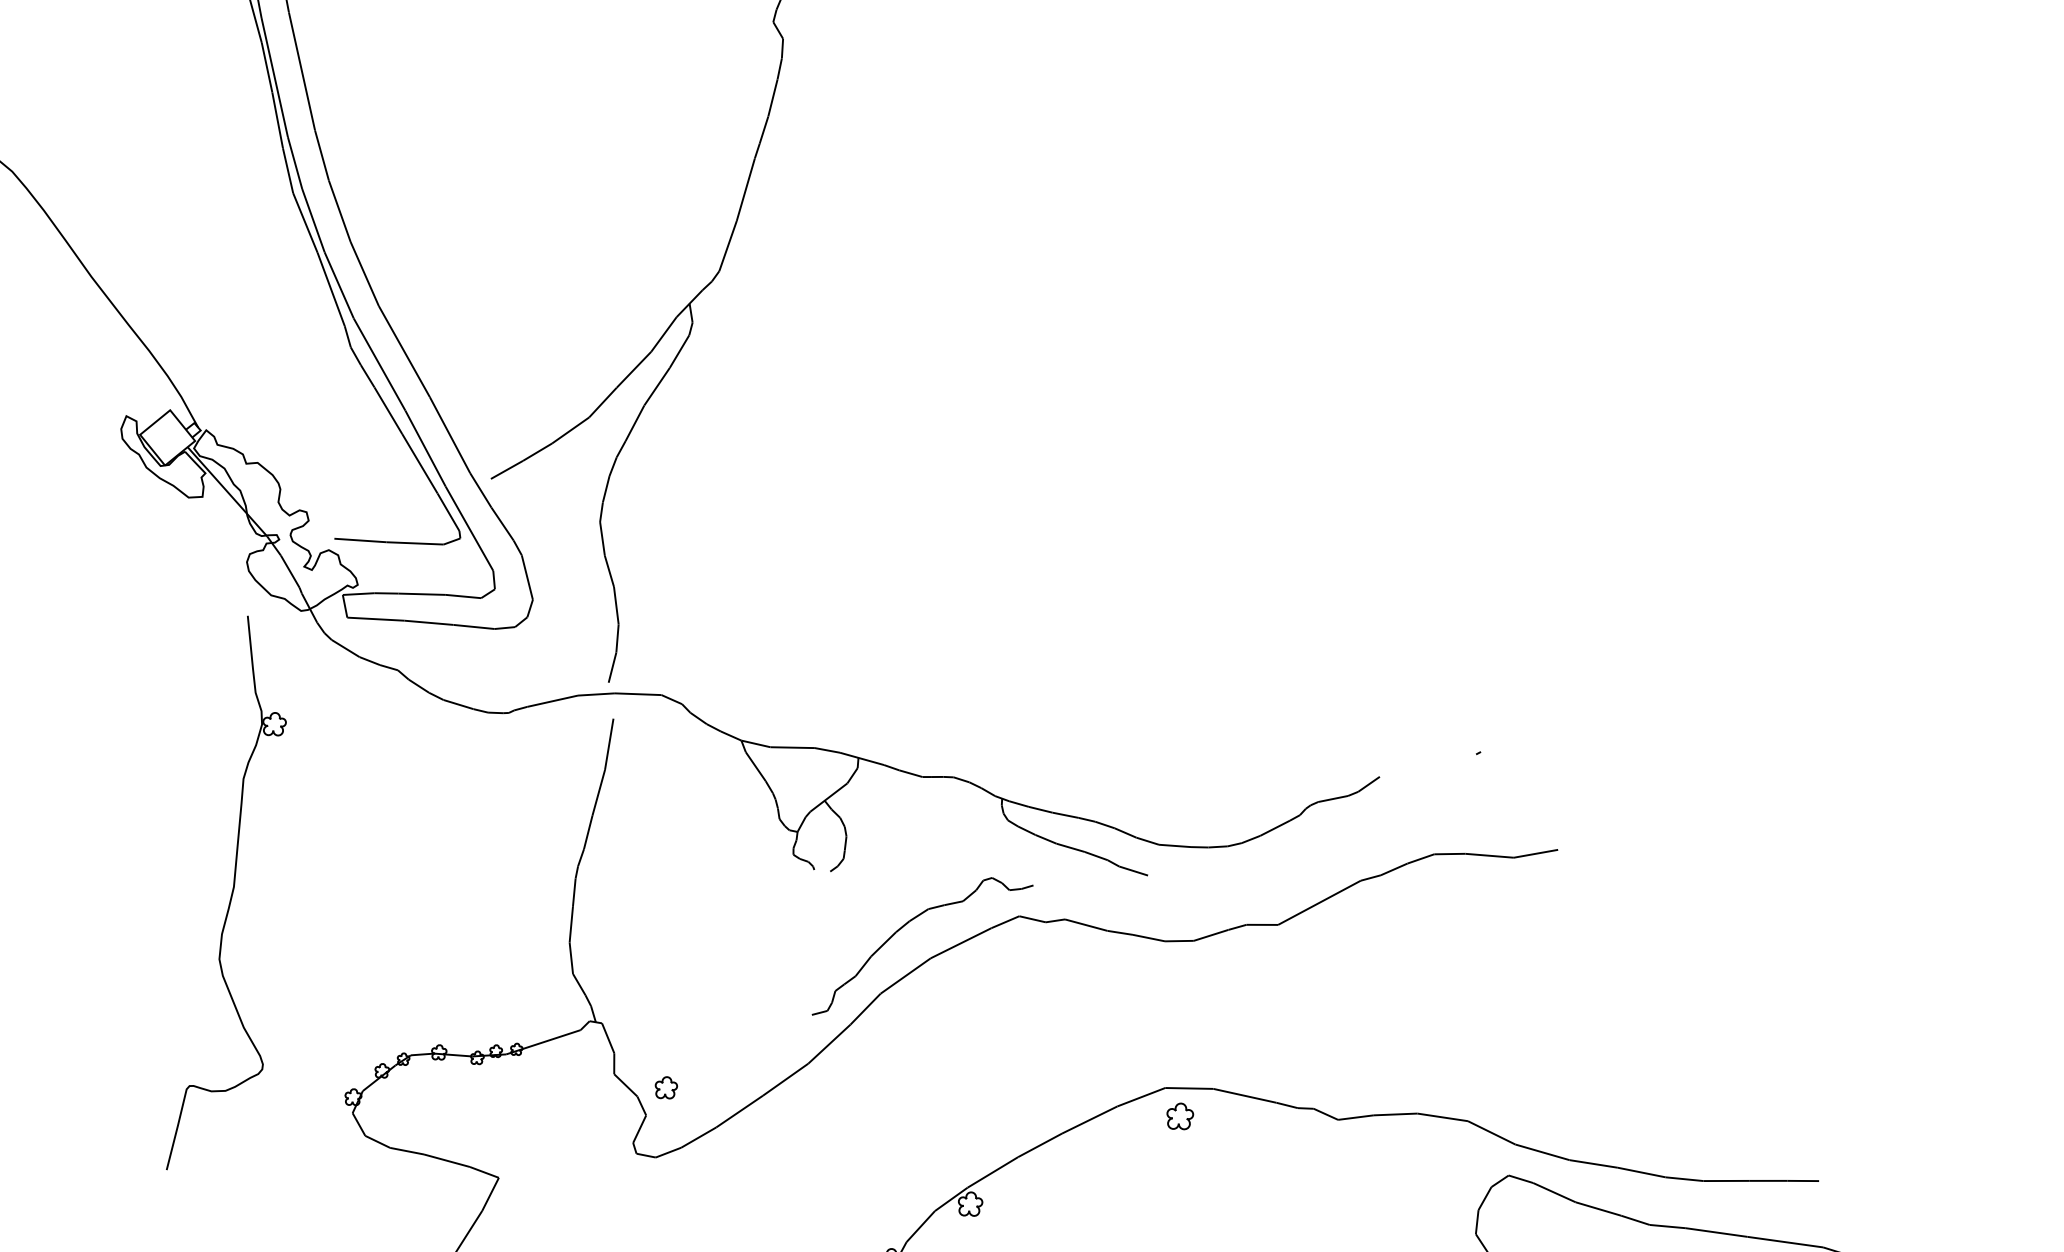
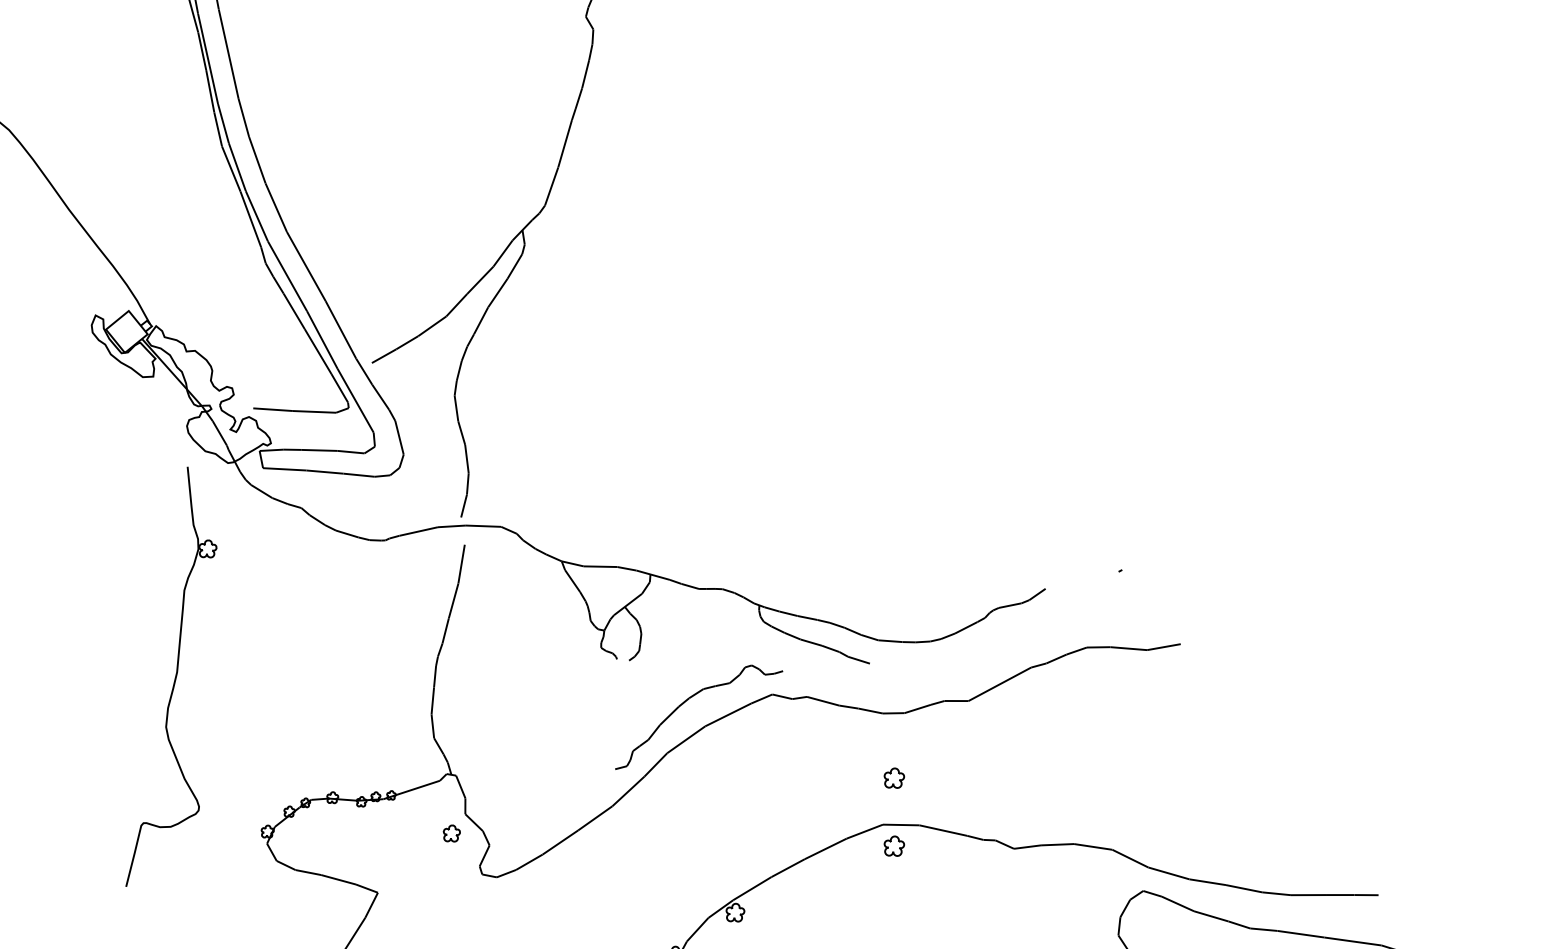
part: (1180, 1025) -> (894, 777), added
part: (665, 1087) -> (451, 833), moved

